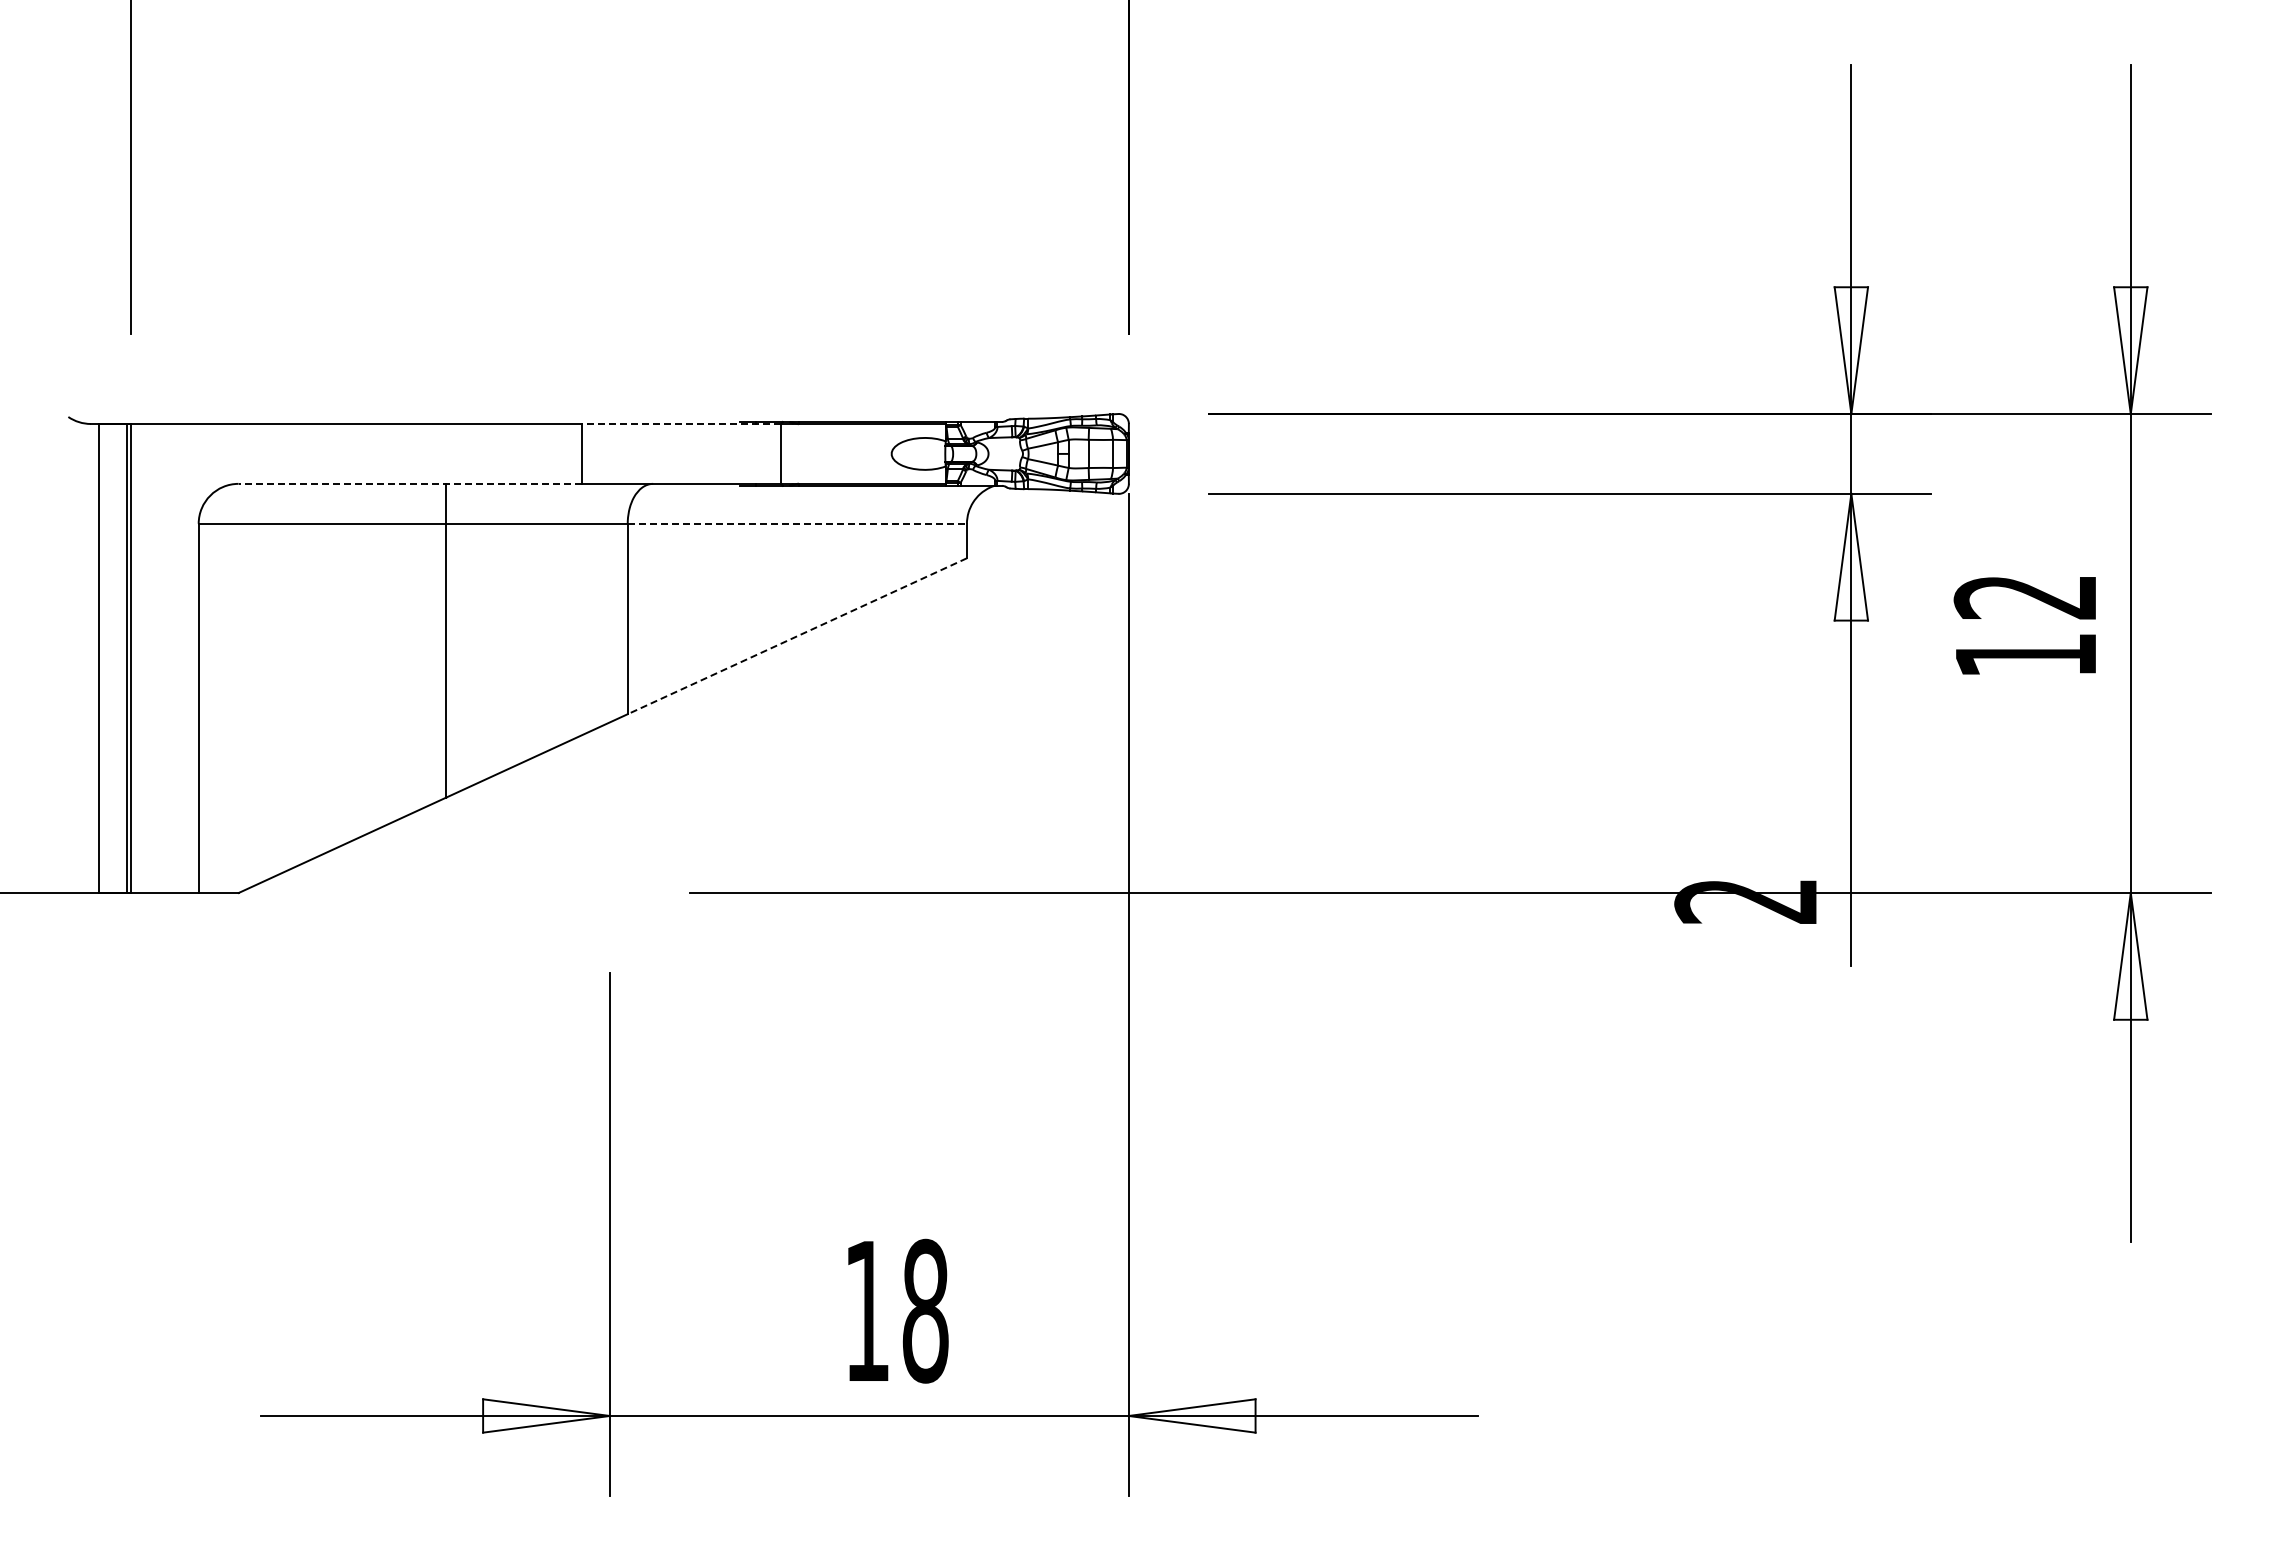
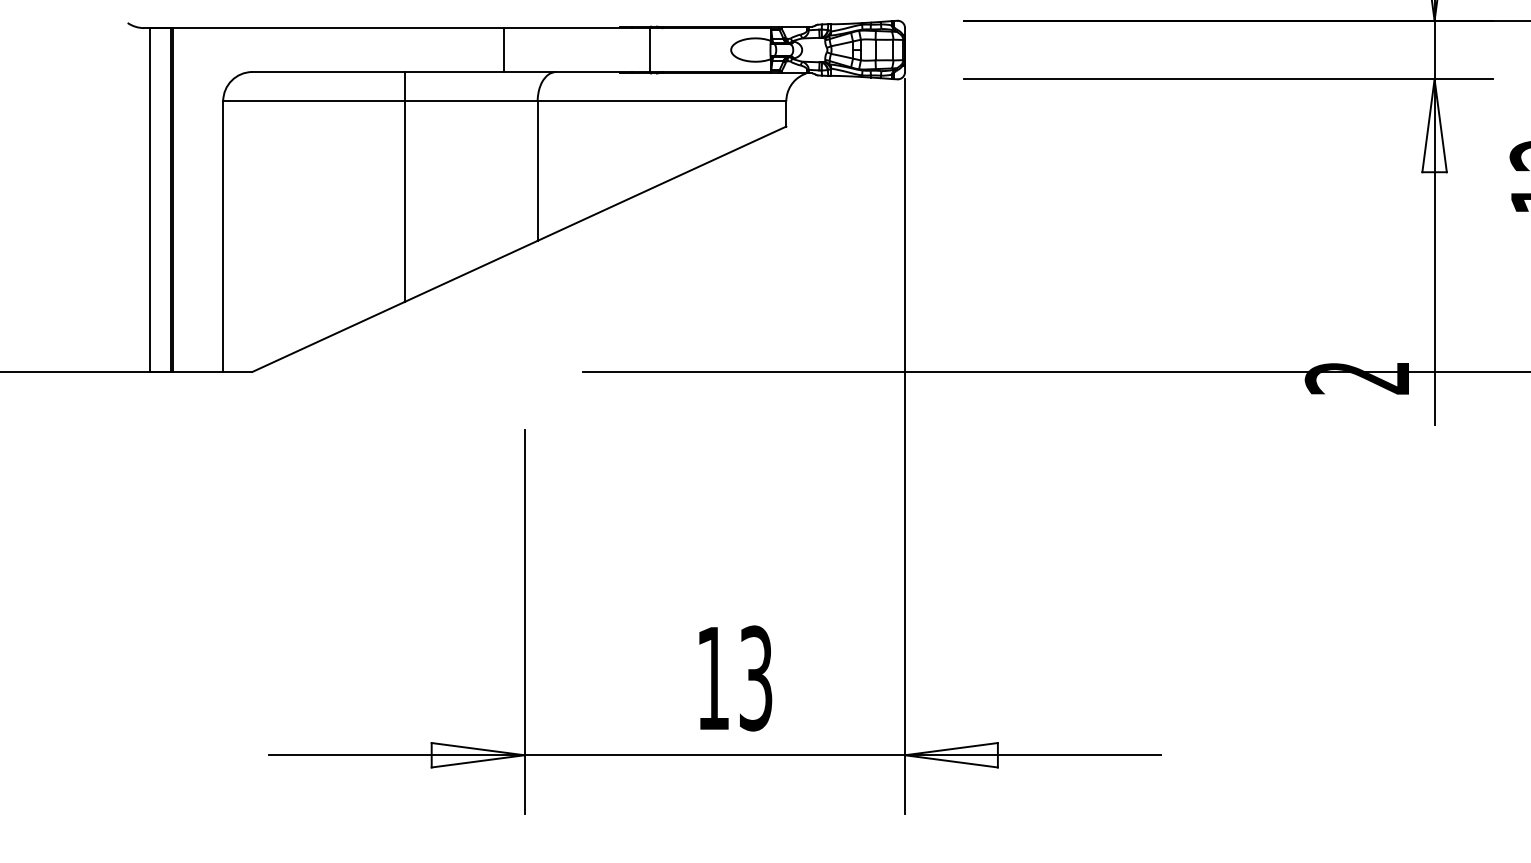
line: (681, 423) -> (577, 27), dashed -> solid
line: (409, 483) -> (377, 71), dashed -> solid
line: (797, 523) -> (662, 101), dashed -> solid
line: (797, 636) -> (662, 183), dashed -> solid
text: (925, 1310) -> (755, 677), 18 -> 13

